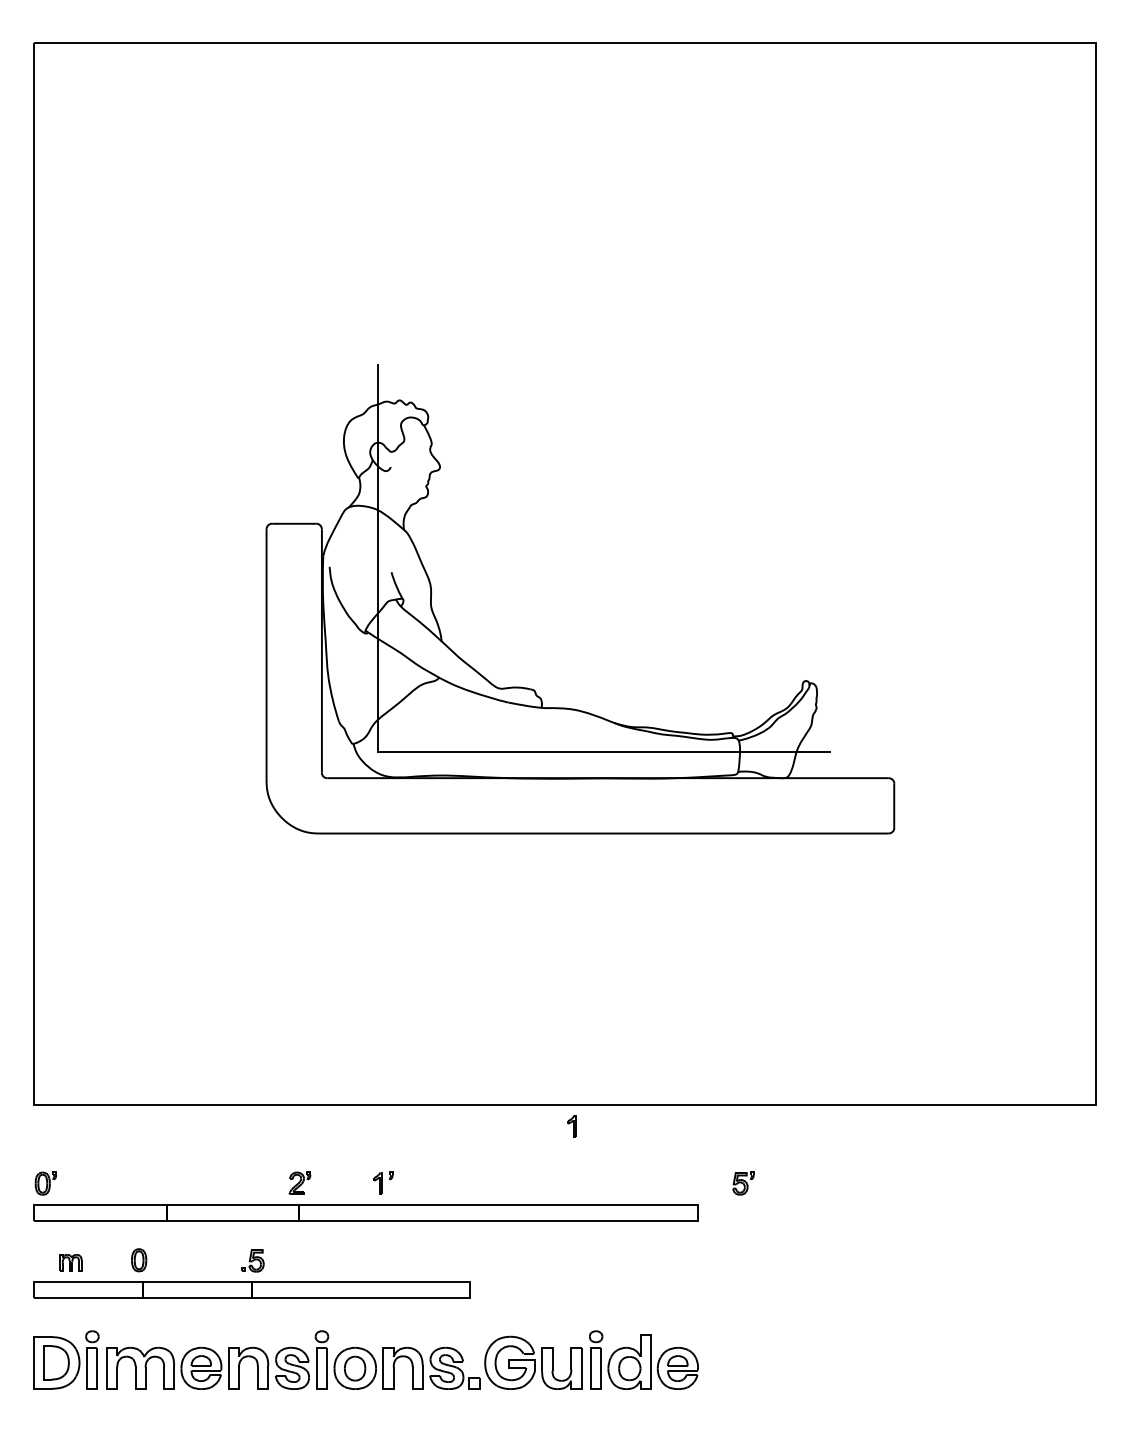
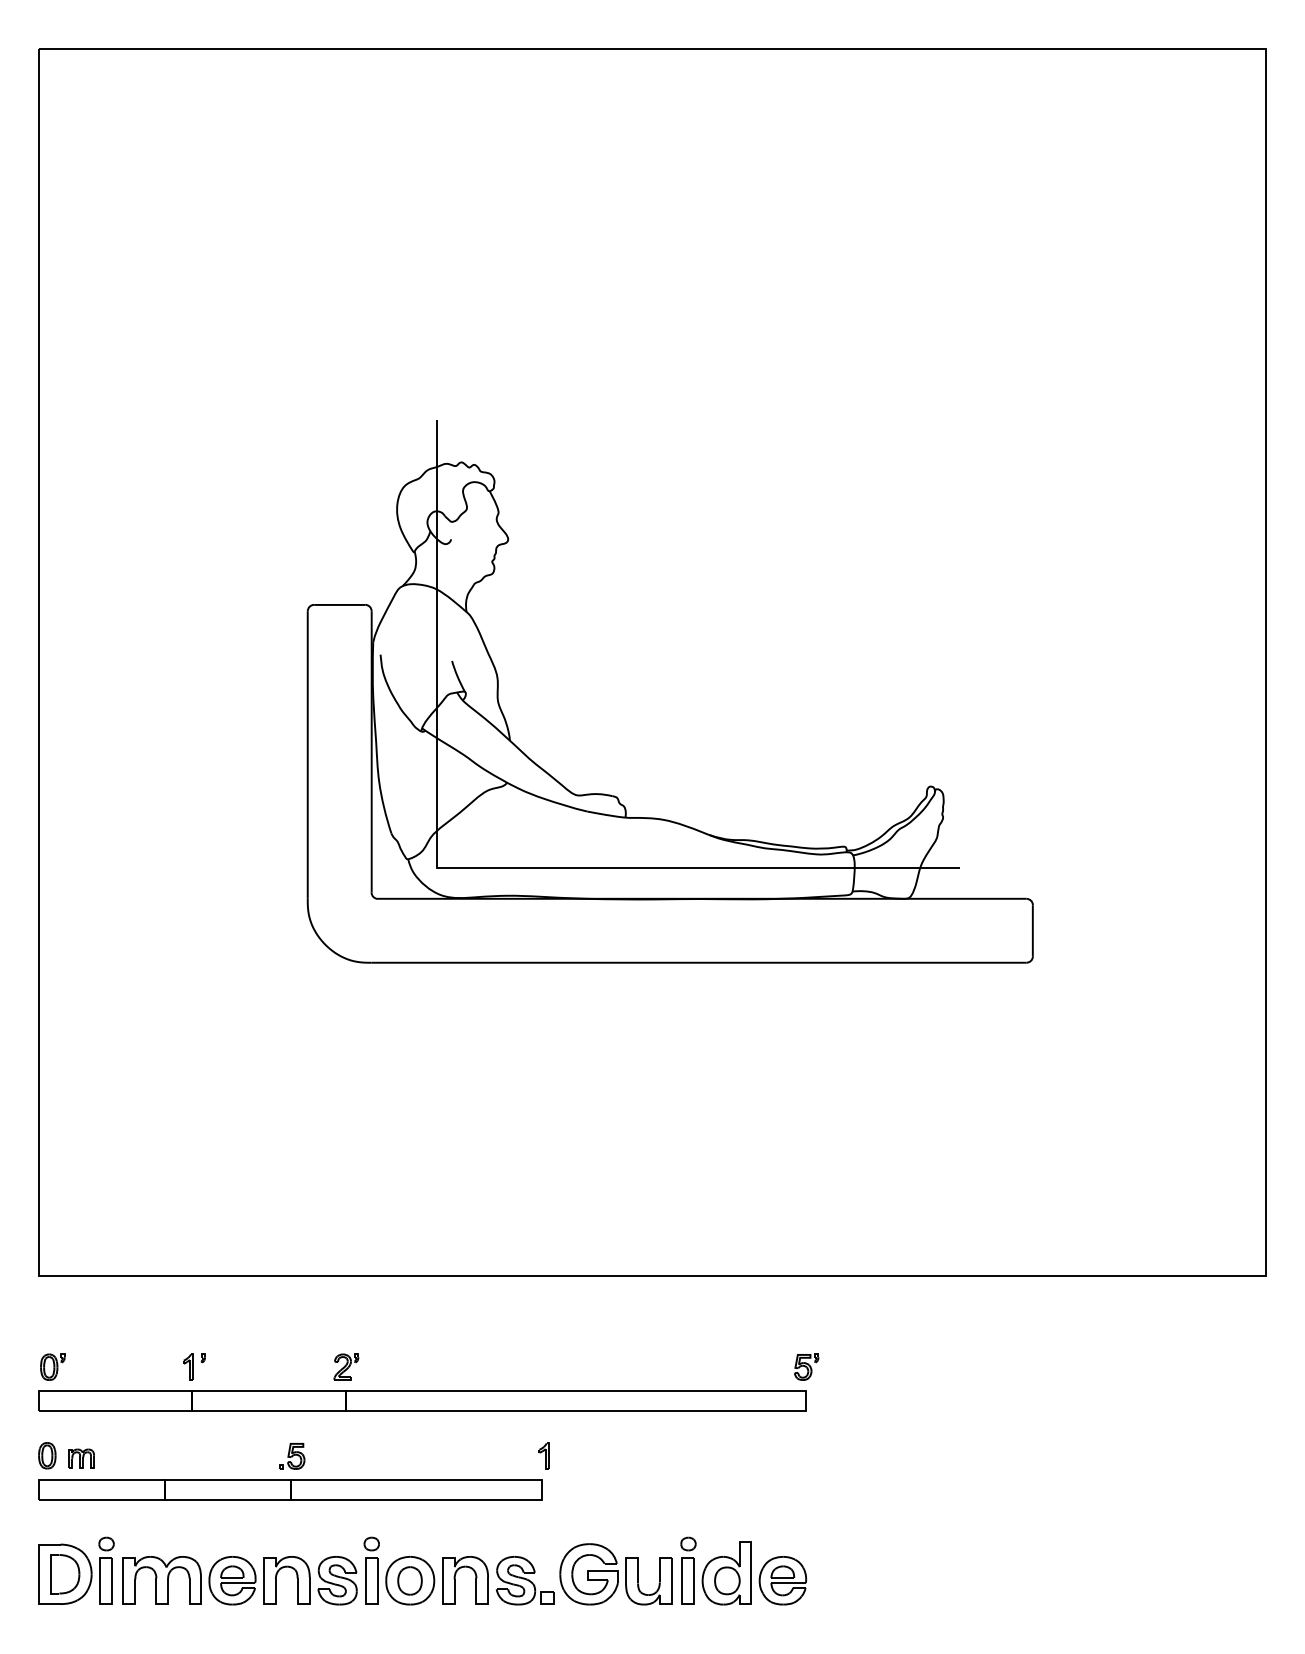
part: (571, 1126) -> (543, 1456), moved
part: (383, 1182) -> (194, 1365), moved
part: (743, 1183) -> (806, 1367), moved
part: (139, 1260) -> (47, 1456), moved

